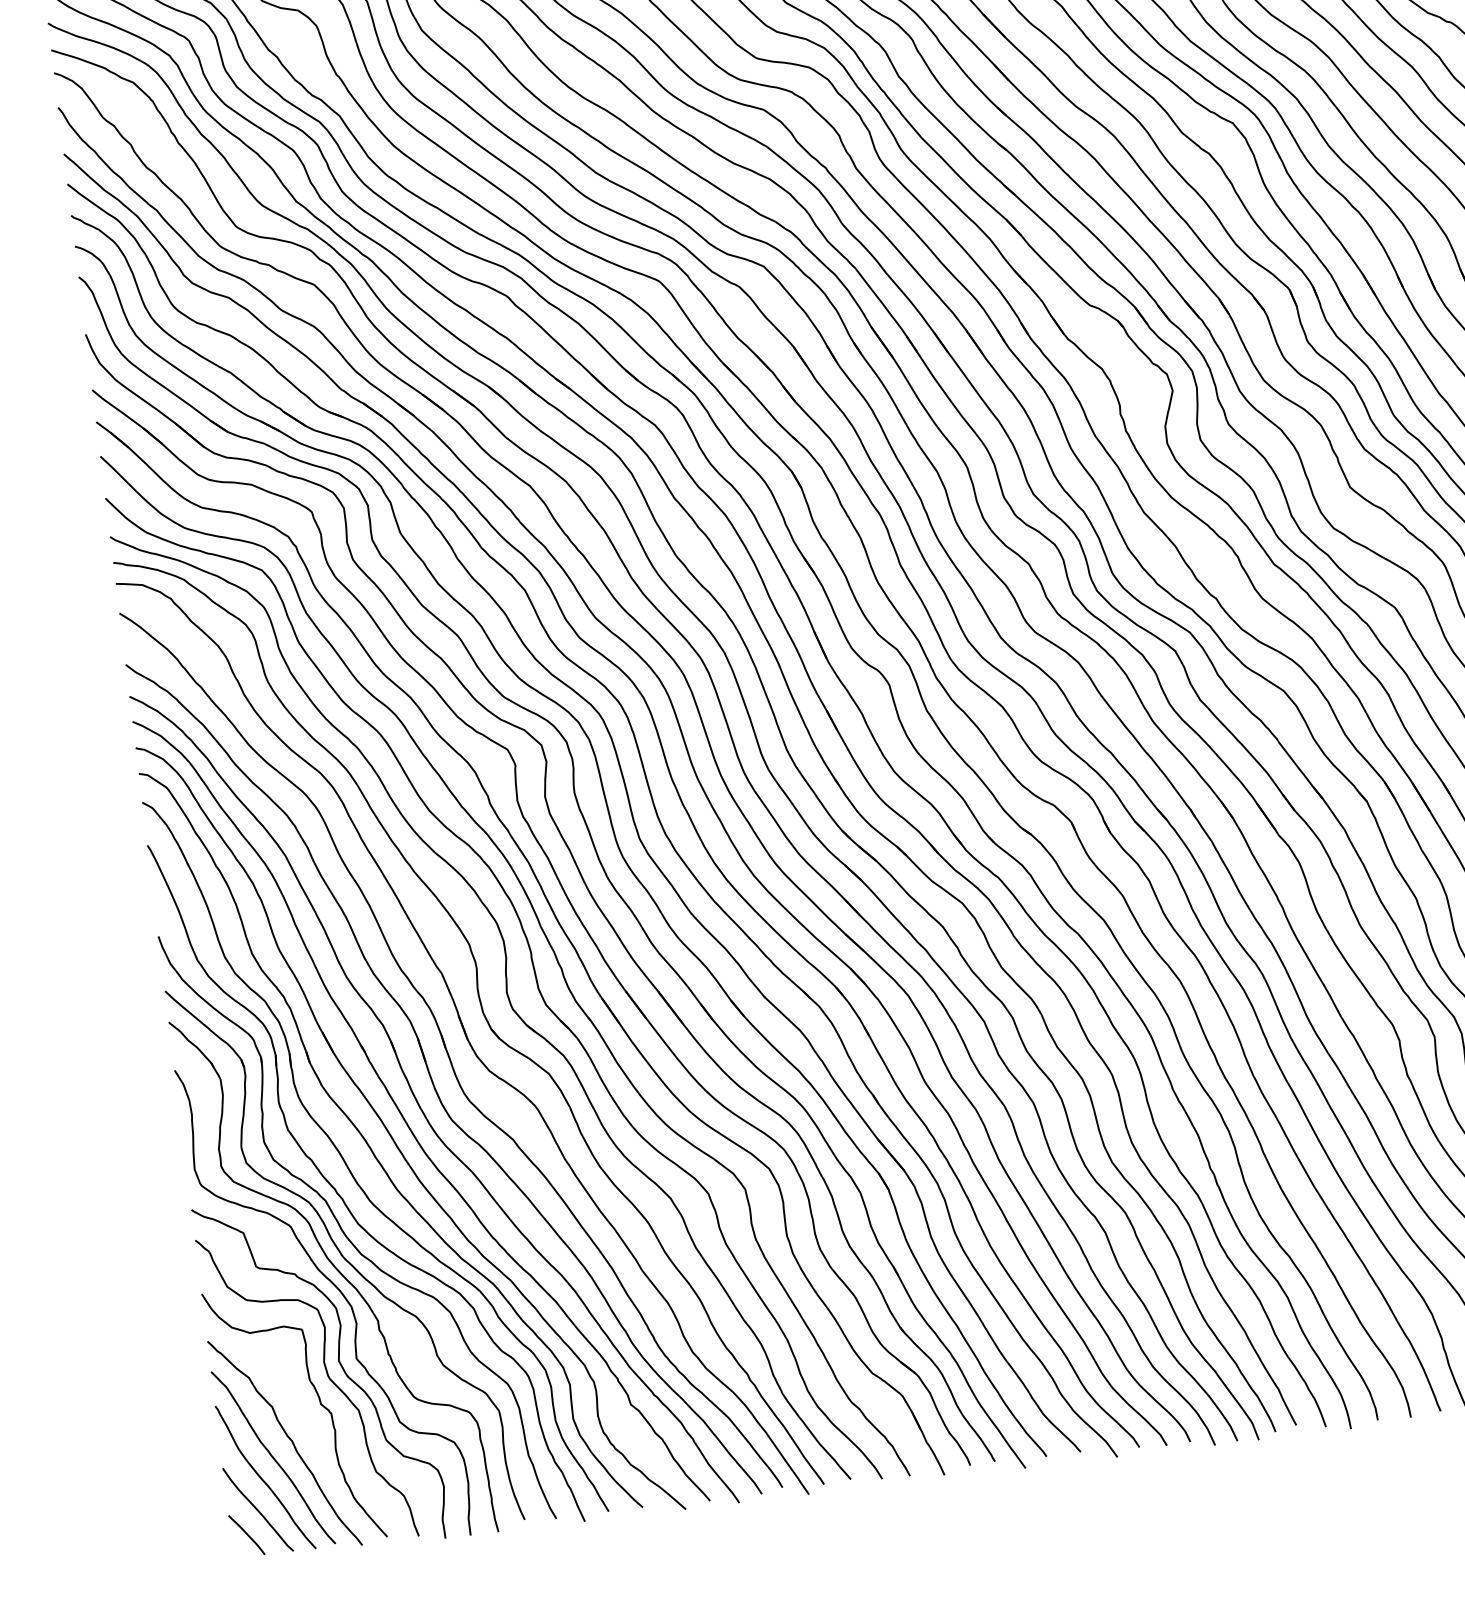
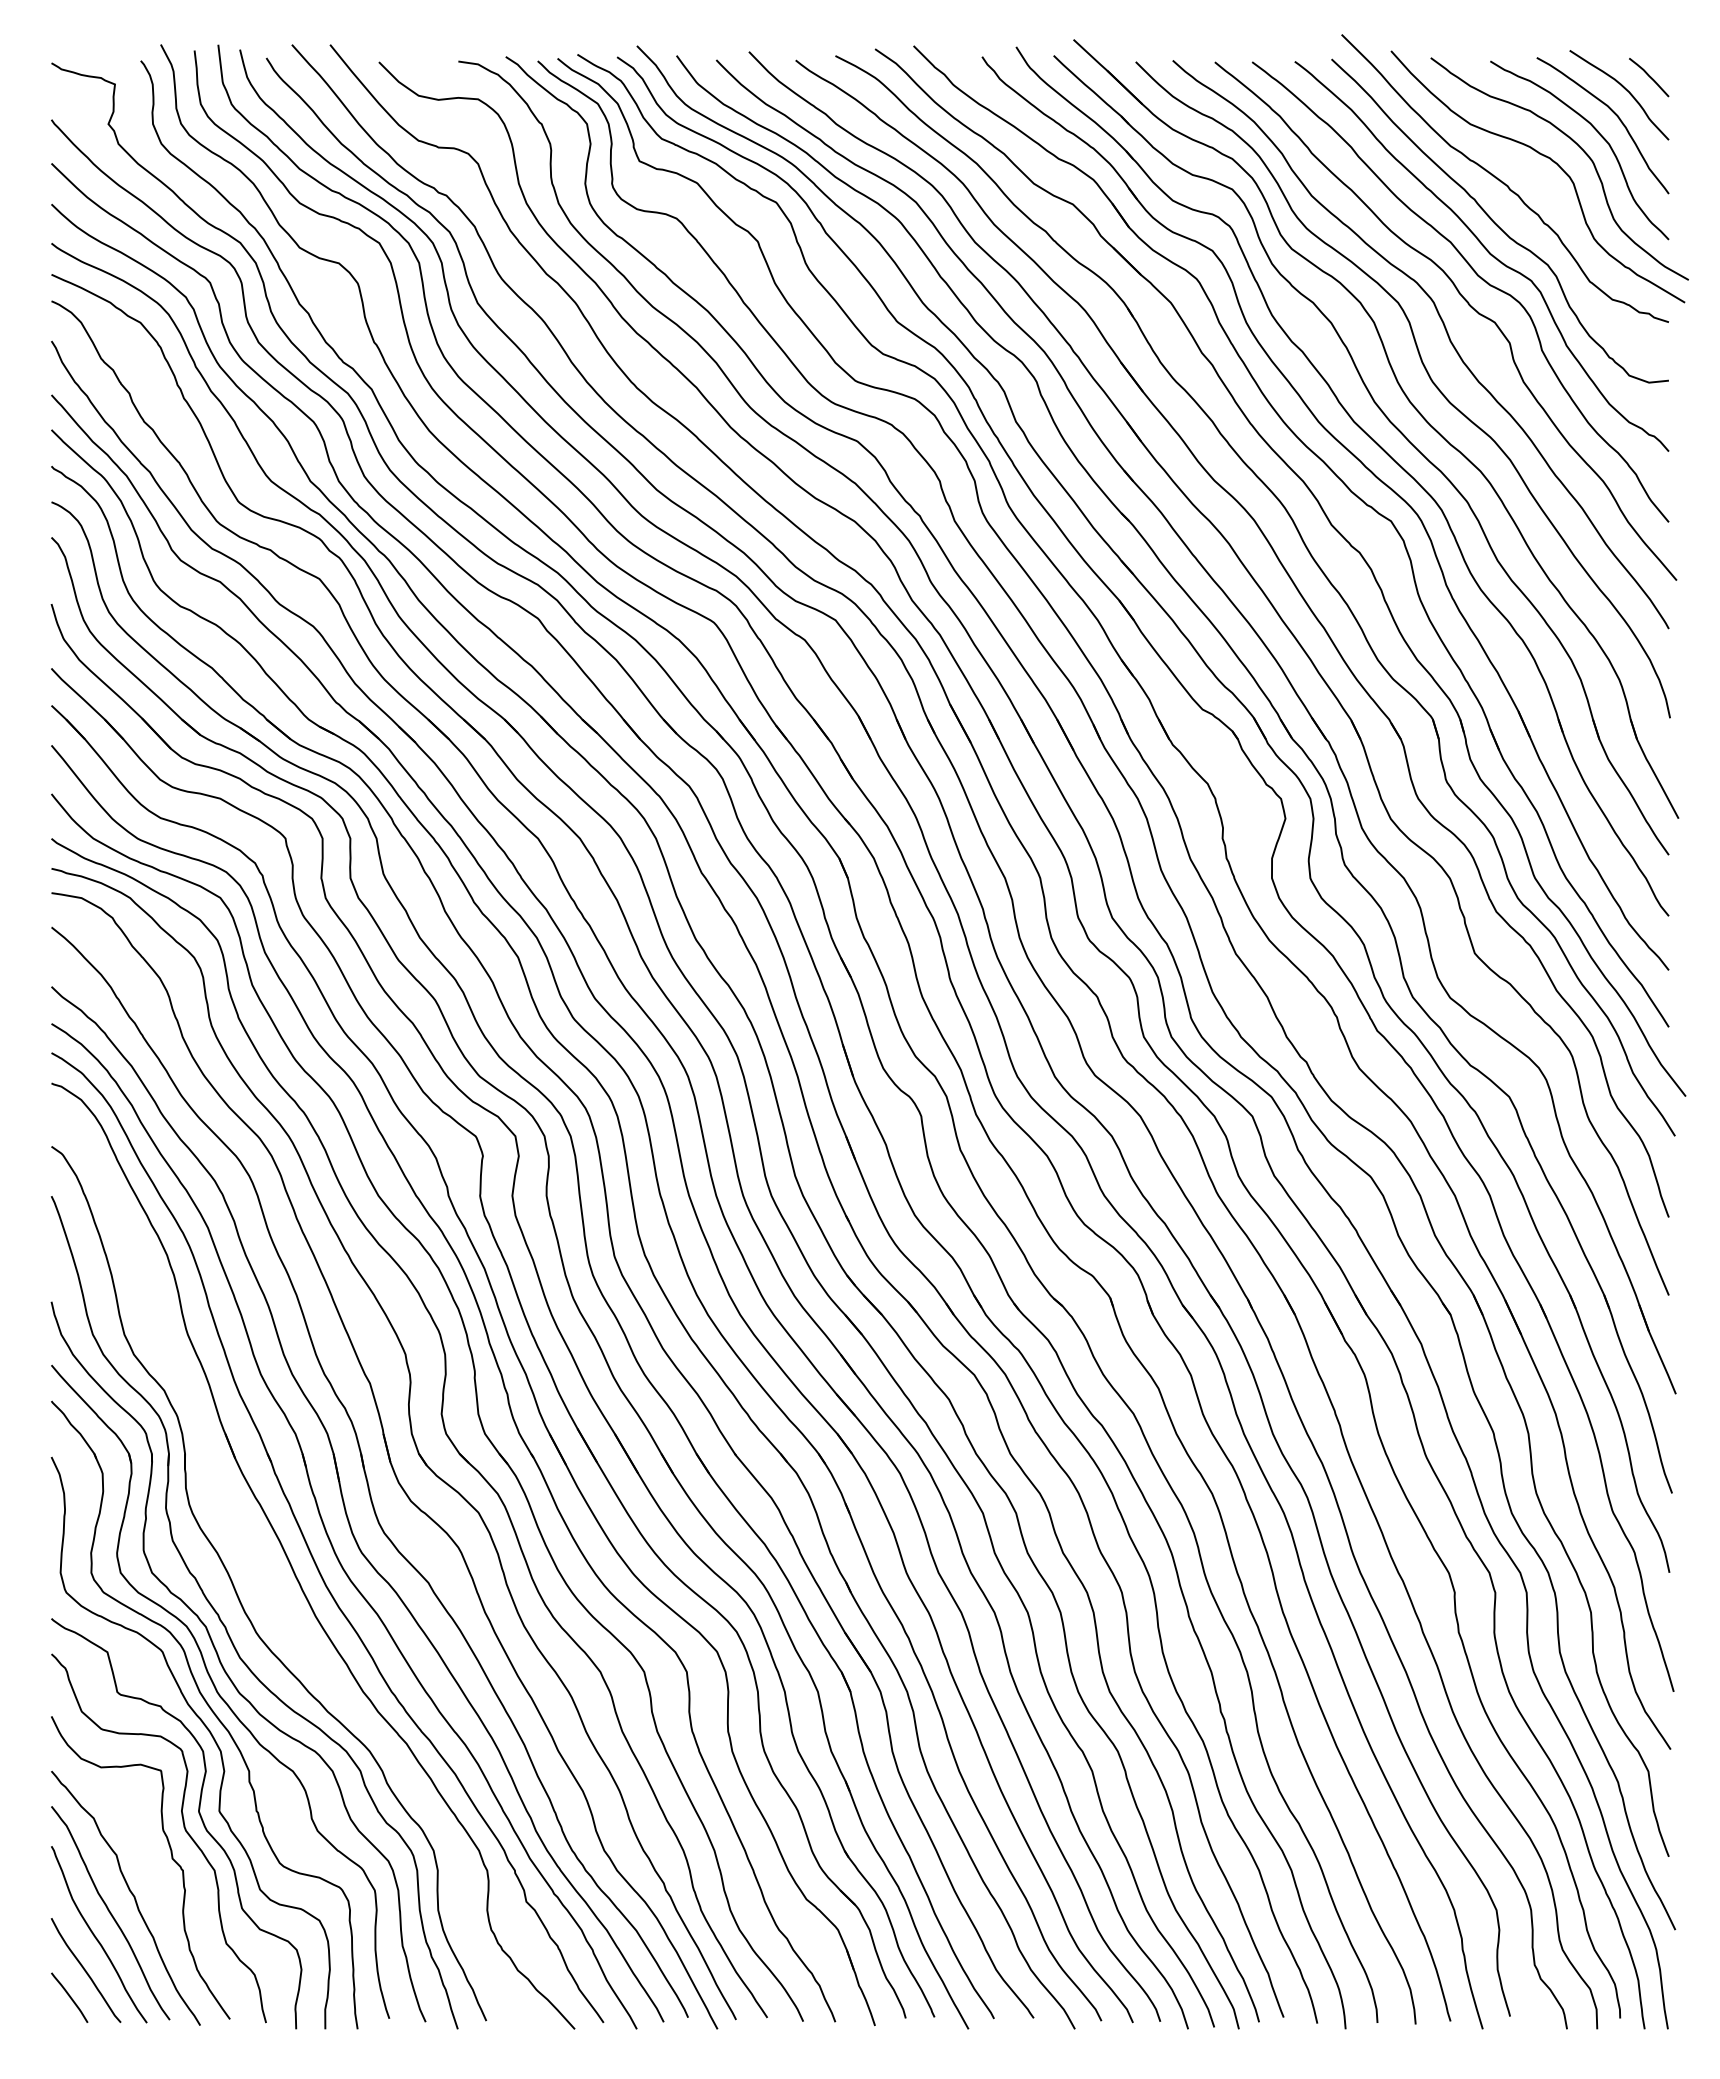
part: (373, 1151) -> (267, 1577), removed

